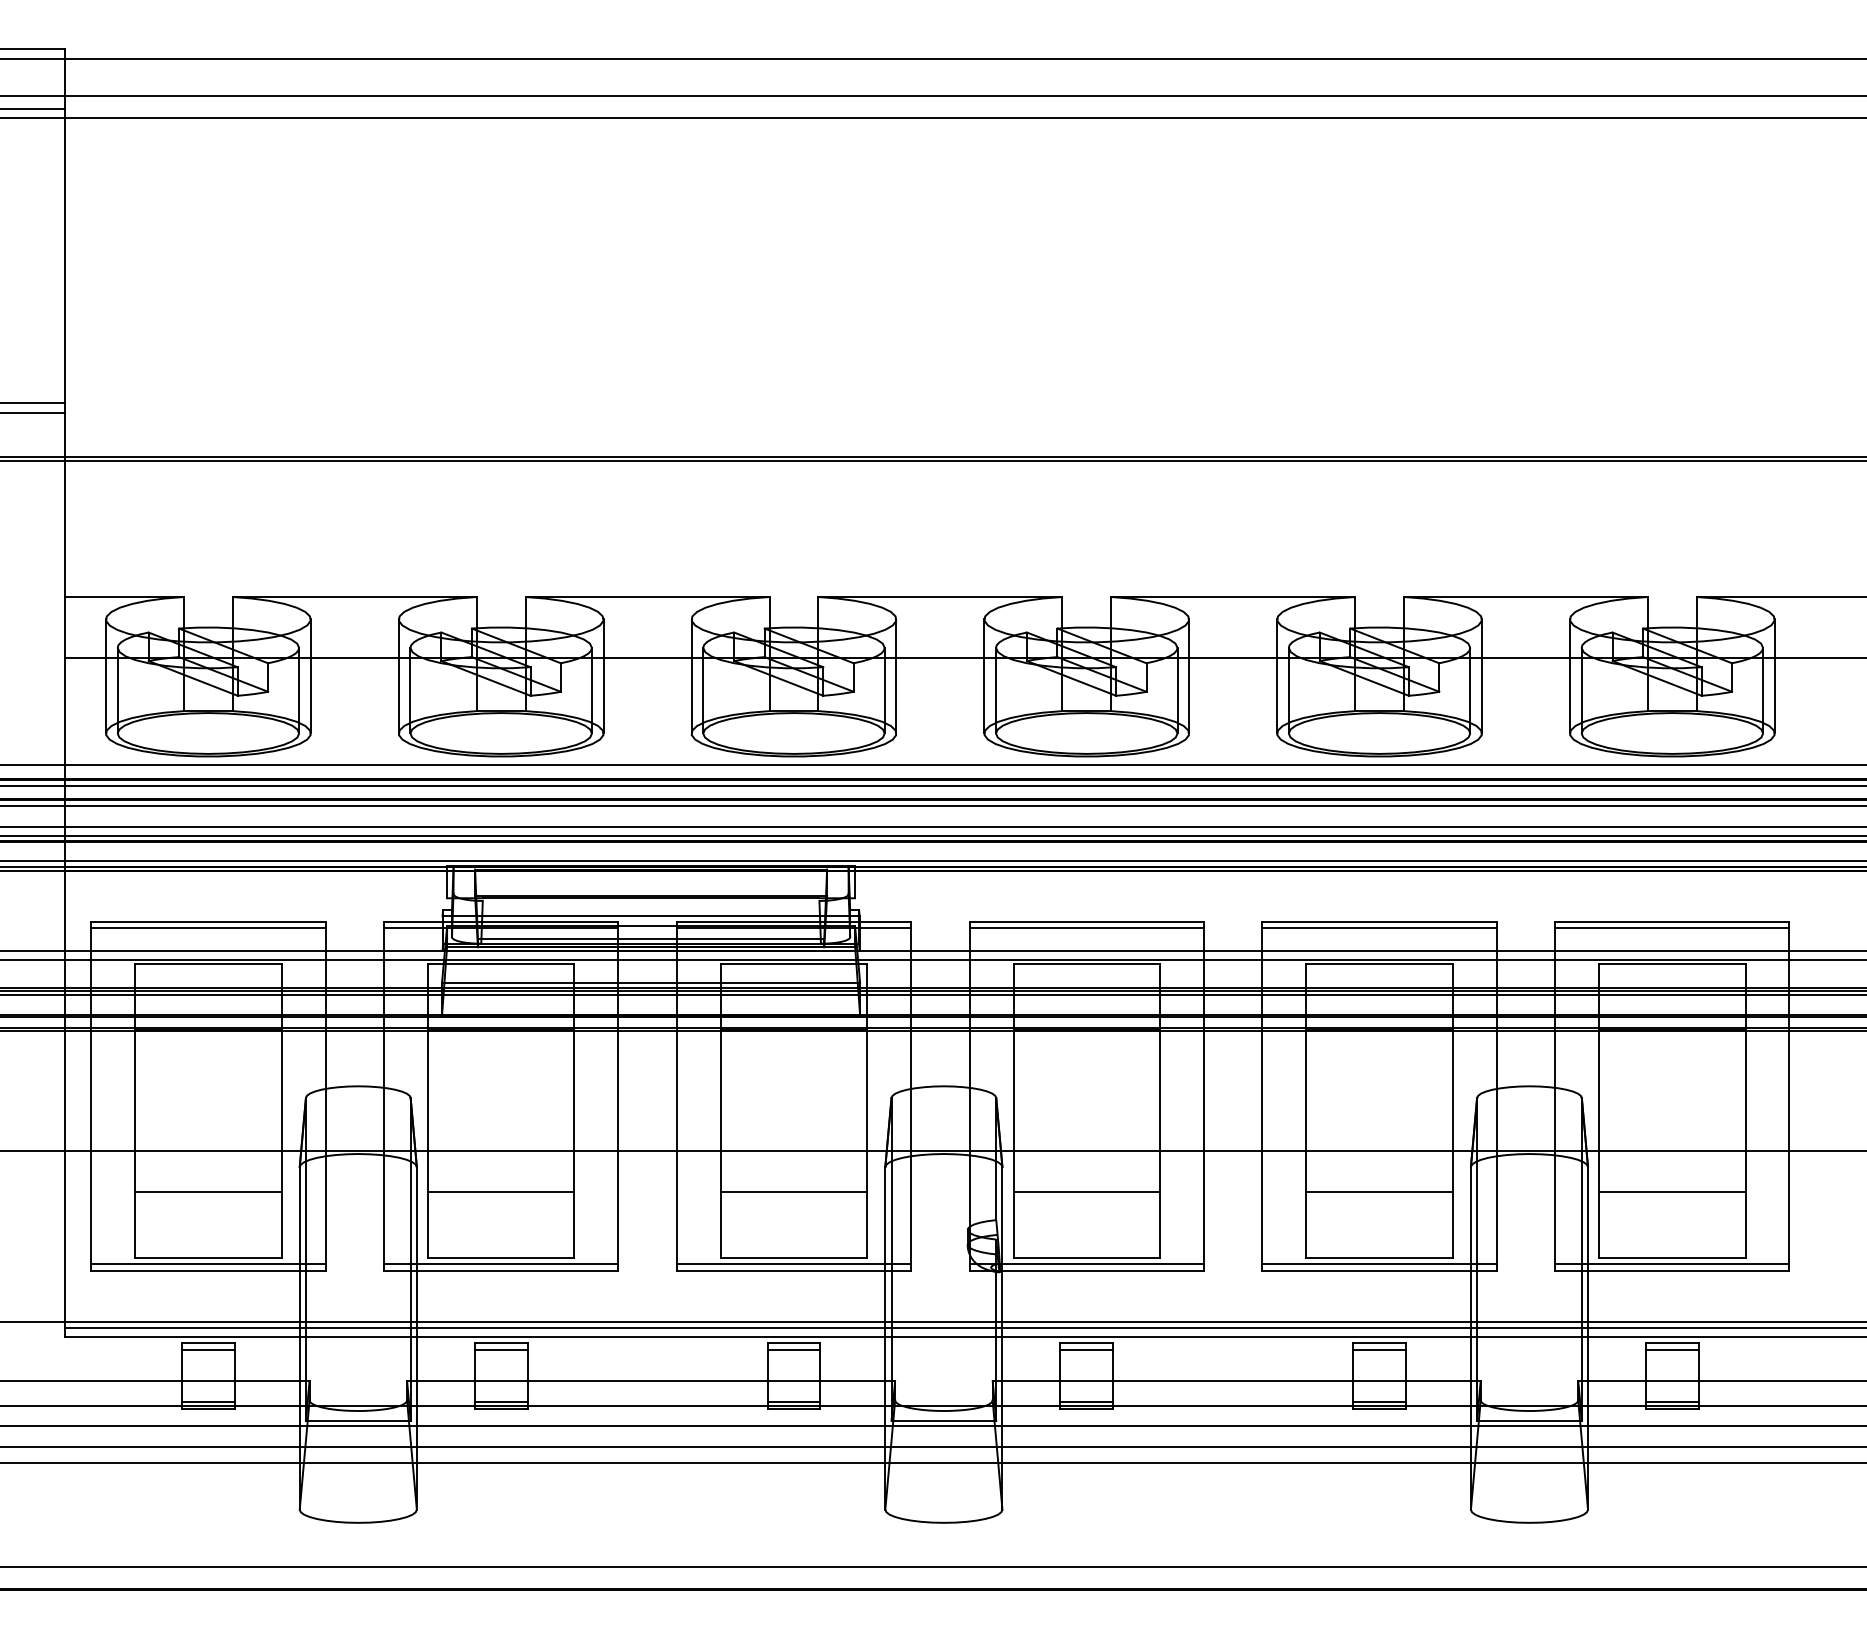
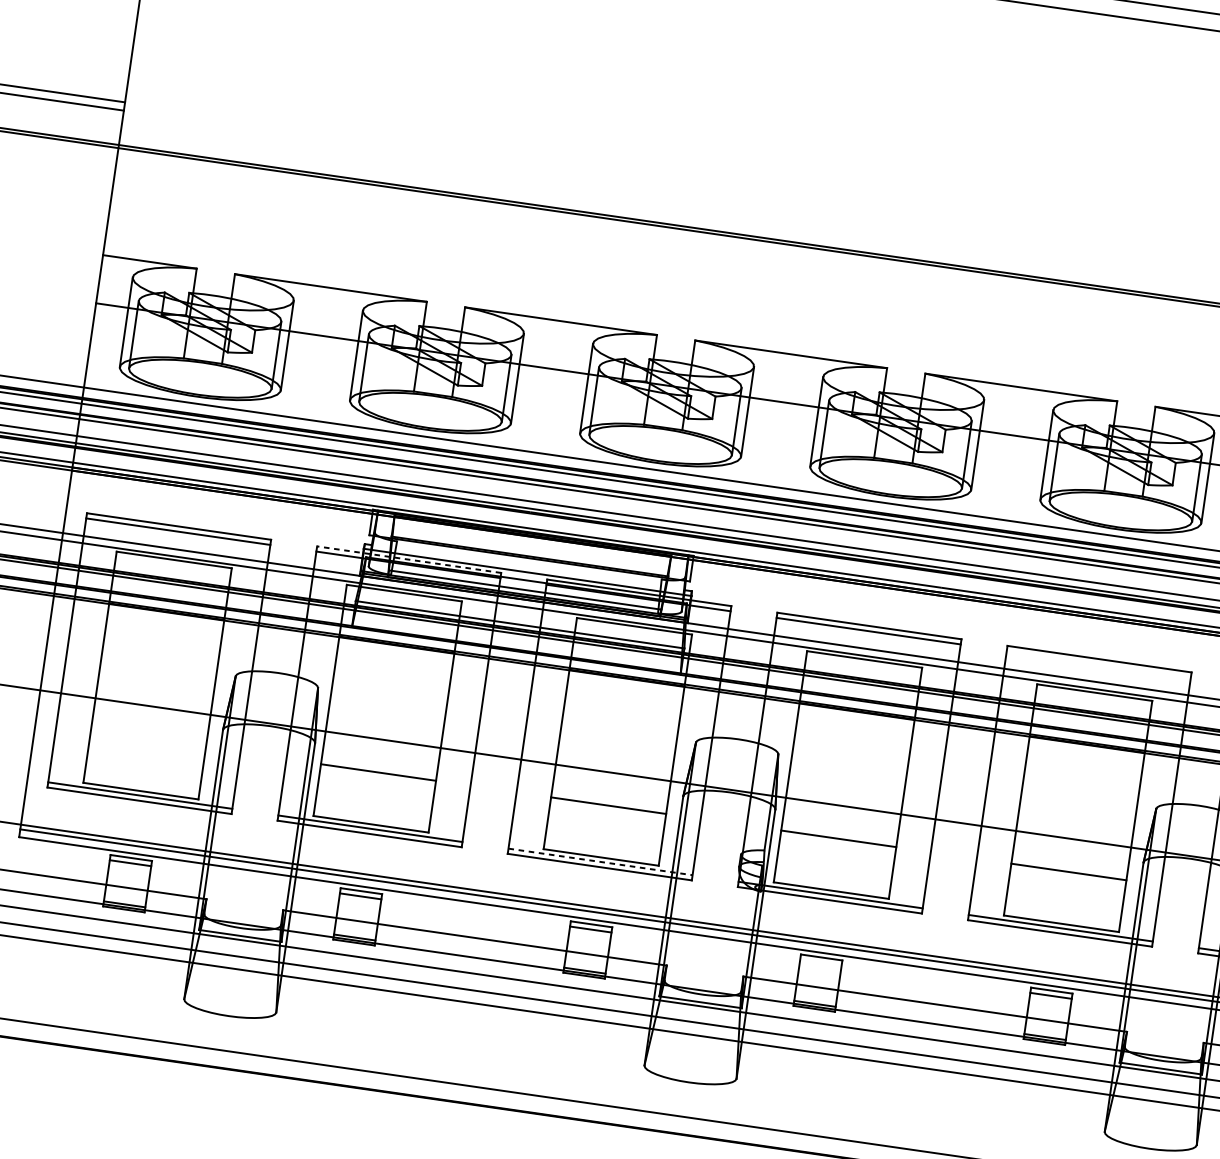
line: (500, 921) -> (408, 559), solid -> dashed
line: (1379, 928) -> (1098, 664), removed
line: (208, 1192) -> (148, 739), removed
line: (794, 1263) -> (601, 861), solid -> dashed
line: (1086, 1349) -> (820, 962), removed

